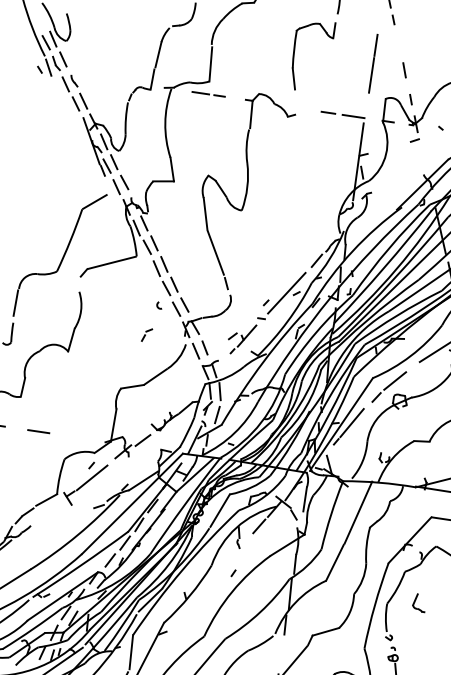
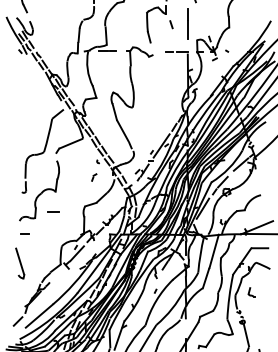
line: (404, 69) -> (171, 24), moved
line: (38, 429) -> (53, 211), moved

